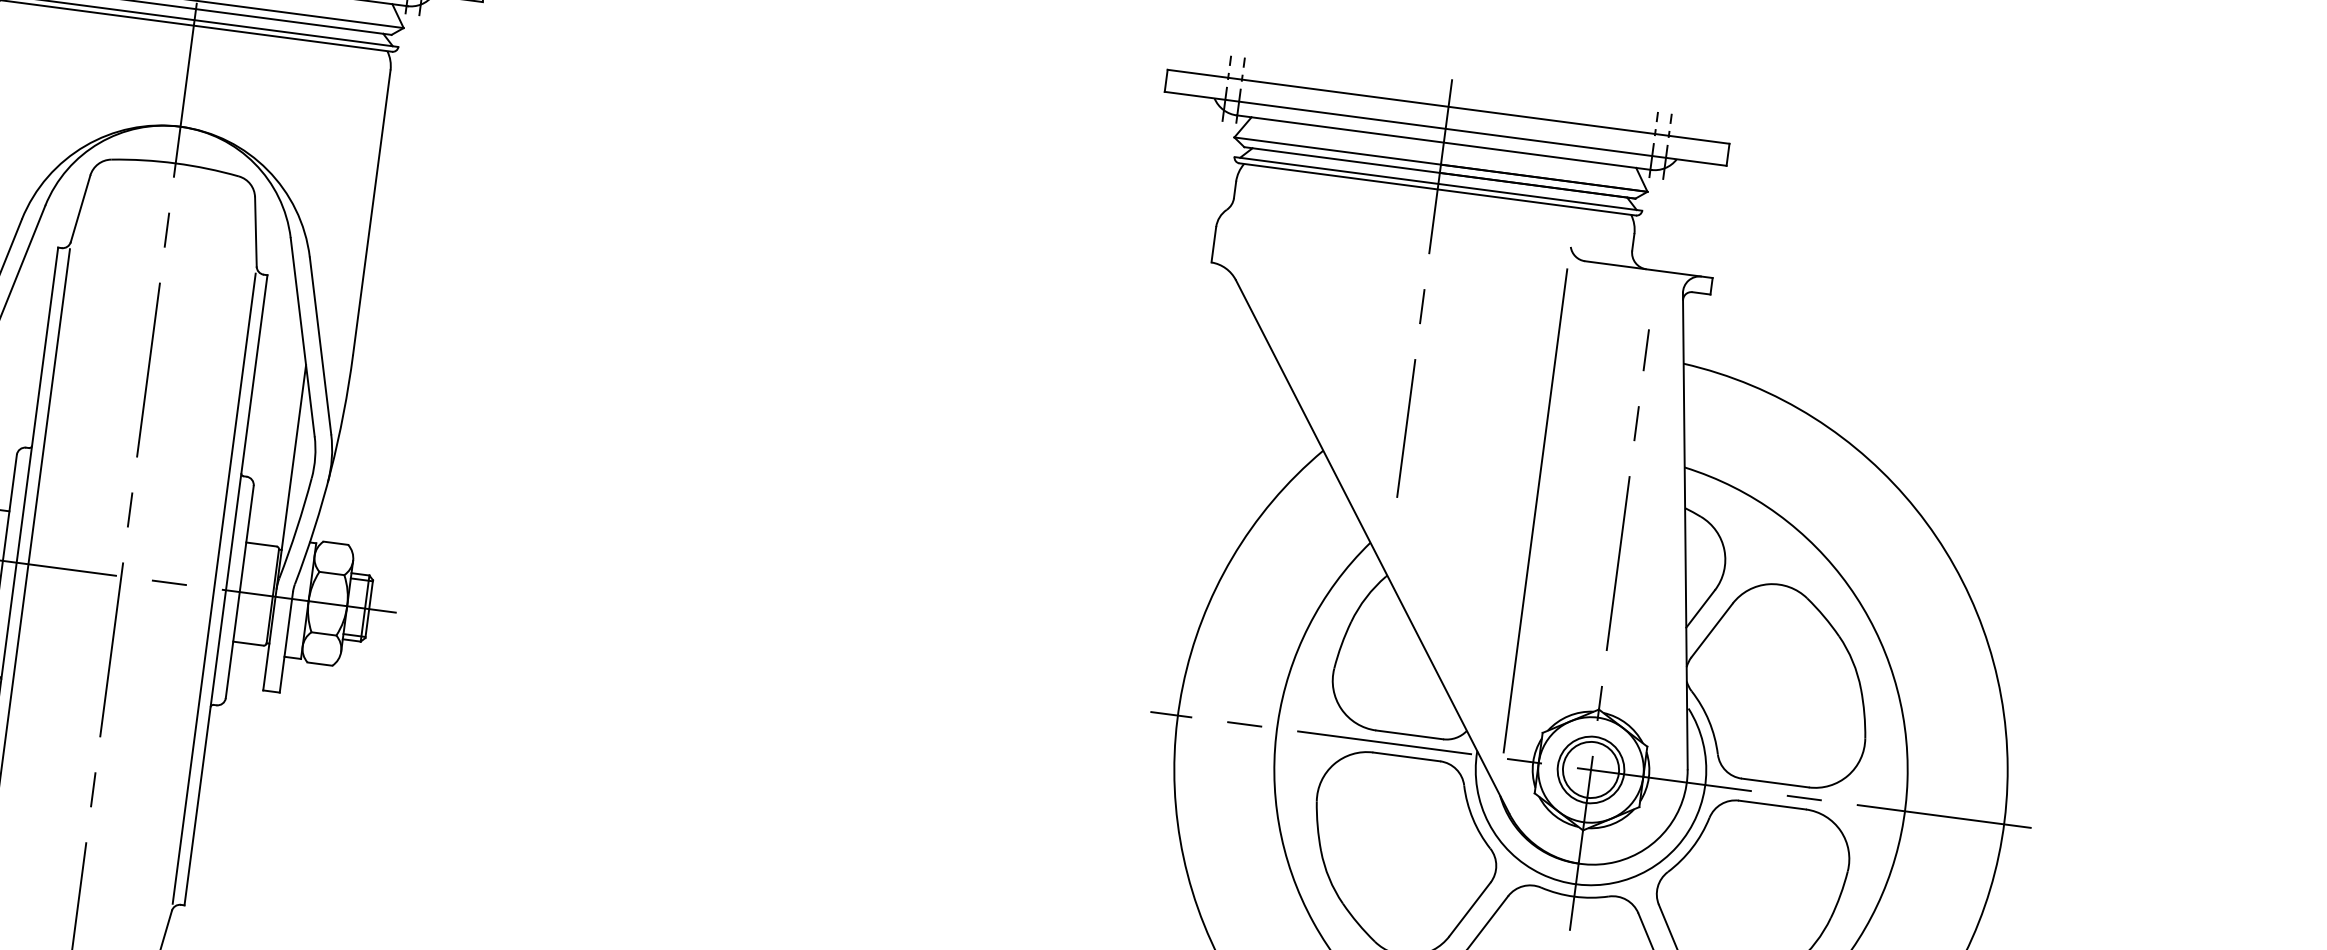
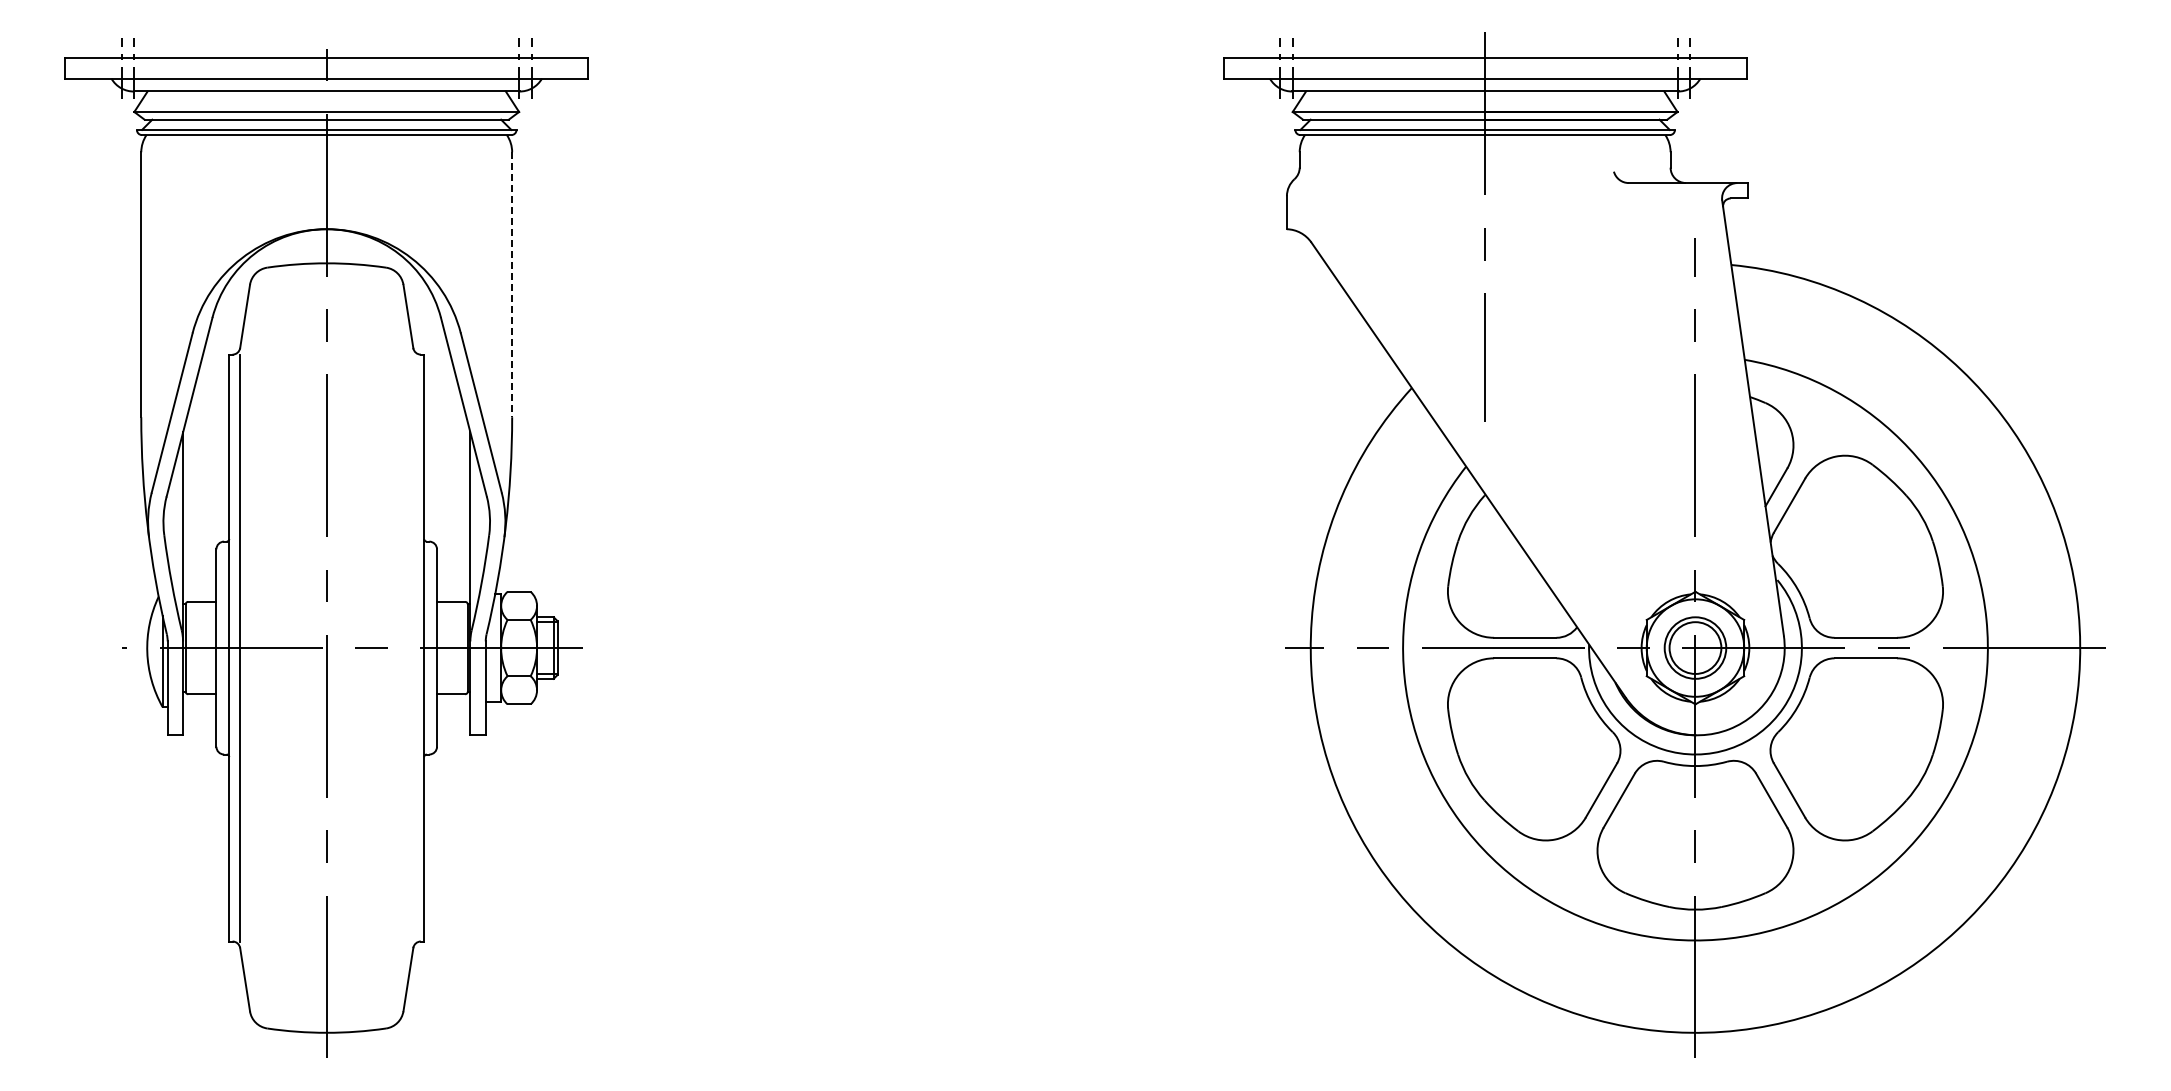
line: (372, 213) -> (512, 285), solid -> dashed
line: (1535, 510) -> (1613, 417), removed
line: (214, 588) -> (413, 647), removed

